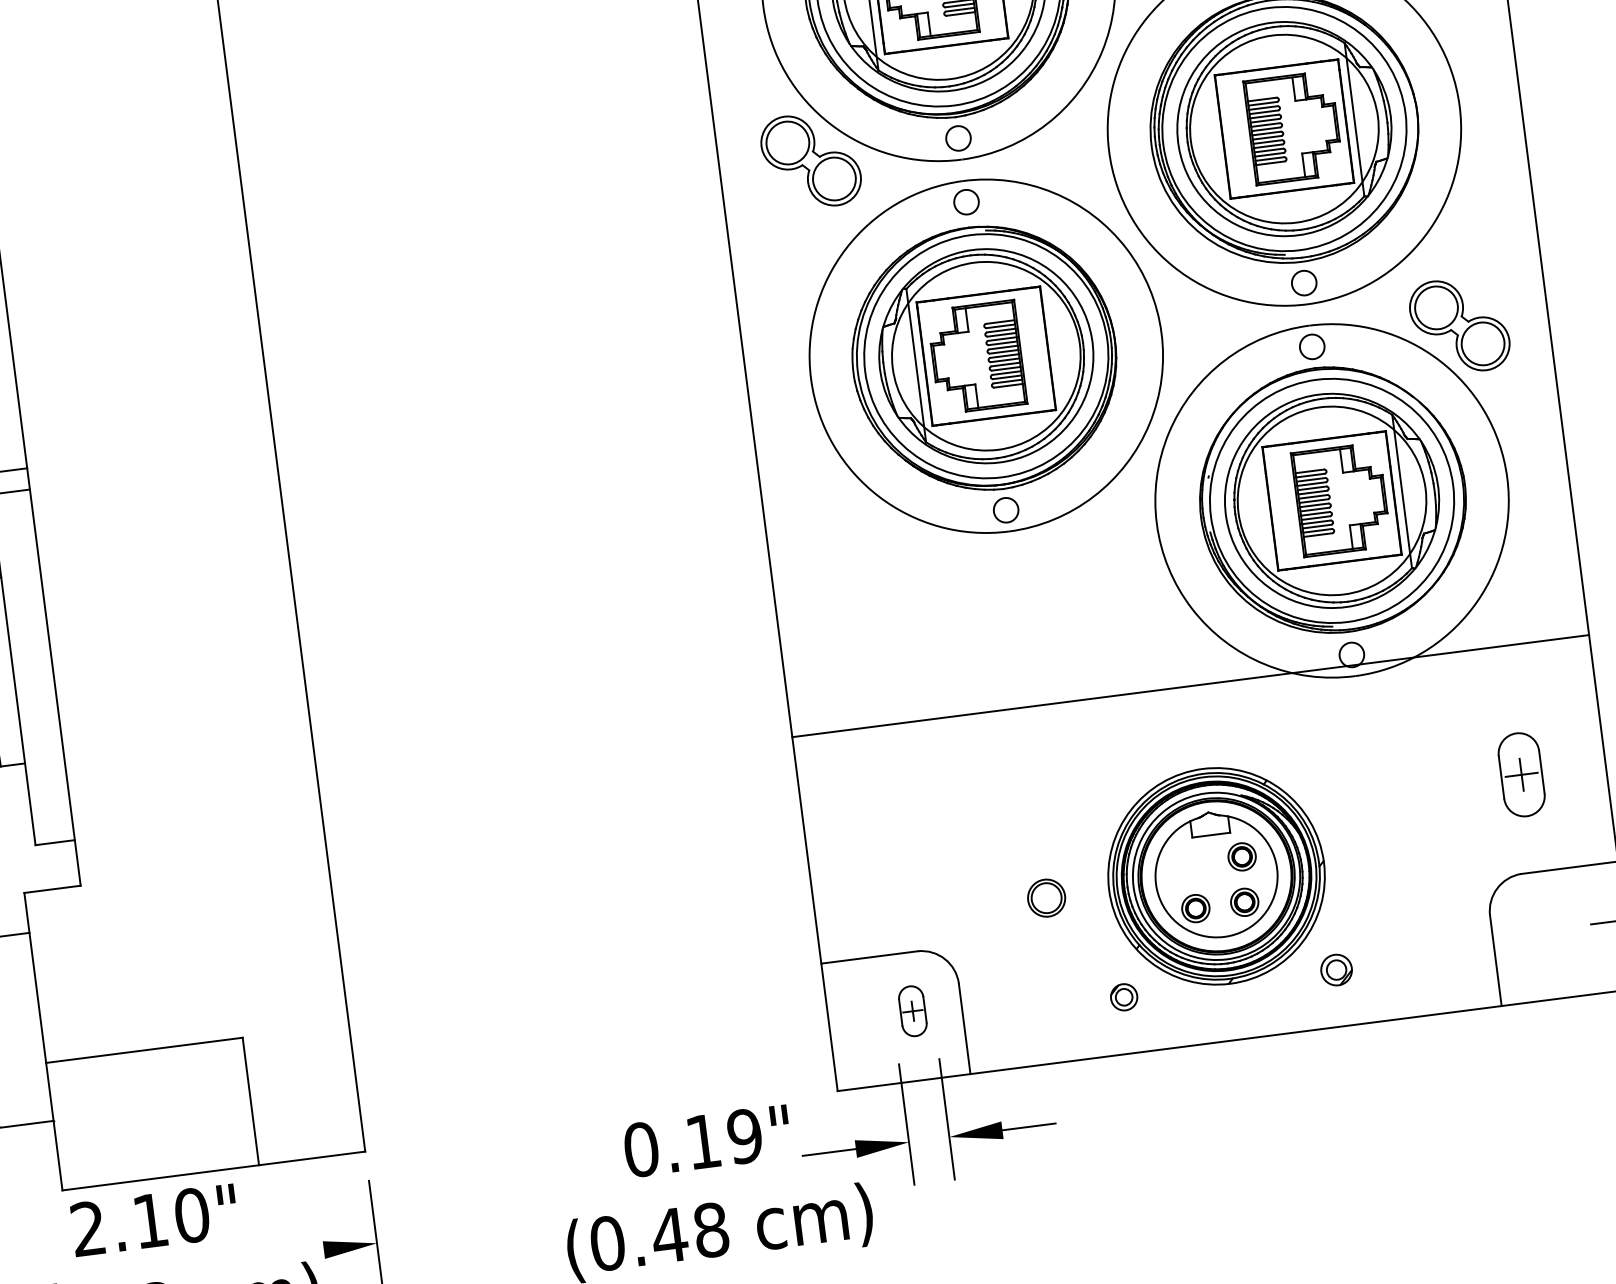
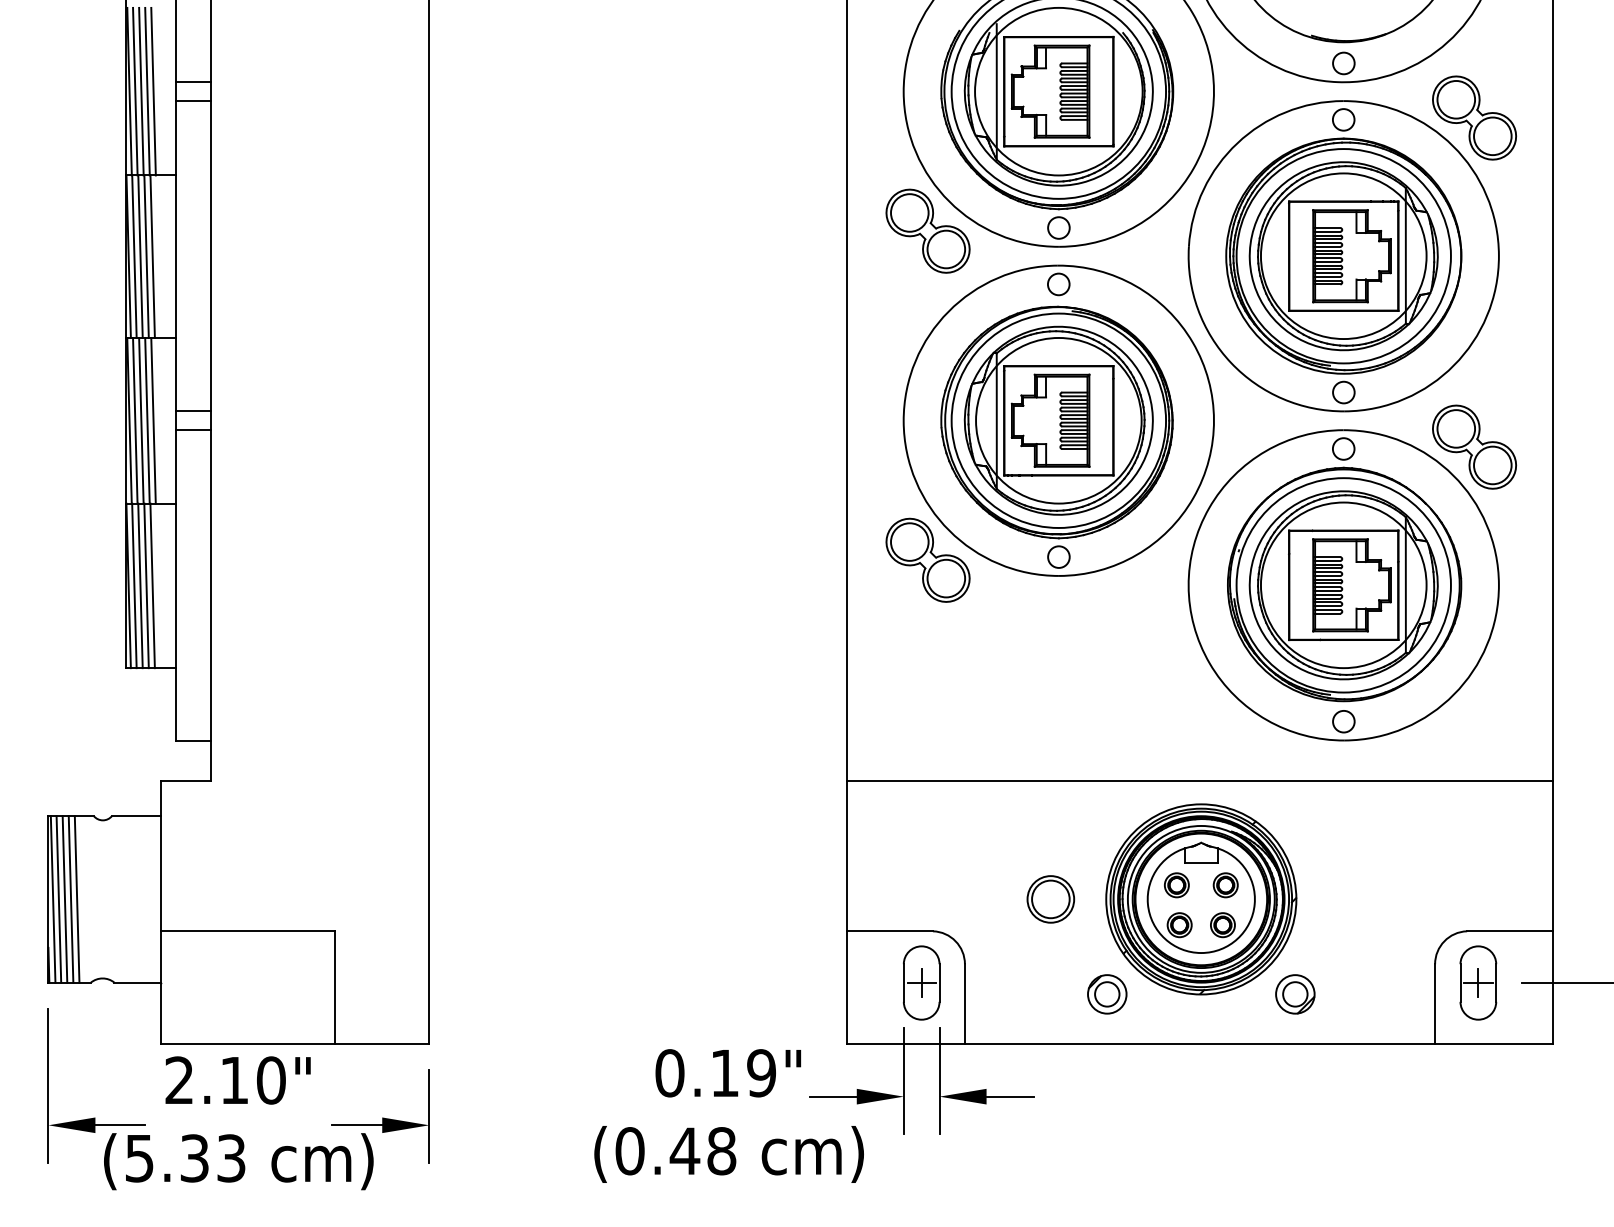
part: (858, 531) -> (927, 559), added
line: (1190, 685) -> (1199, 780), moved
part: (1521, 774) -> (1478, 982), moved
part: (1186, 864) -> (1176, 885), added
part: (1046, 898) -> (1050, 899), size x1.43
part: (1336, 970) -> (1295, 994), size x1.43
part: (1124, 997) -> (1107, 994), size x1.67
part: (912, 1010) -> (921, 982), size x1.67
line: (295, 1253) -> (357, 1125), added

